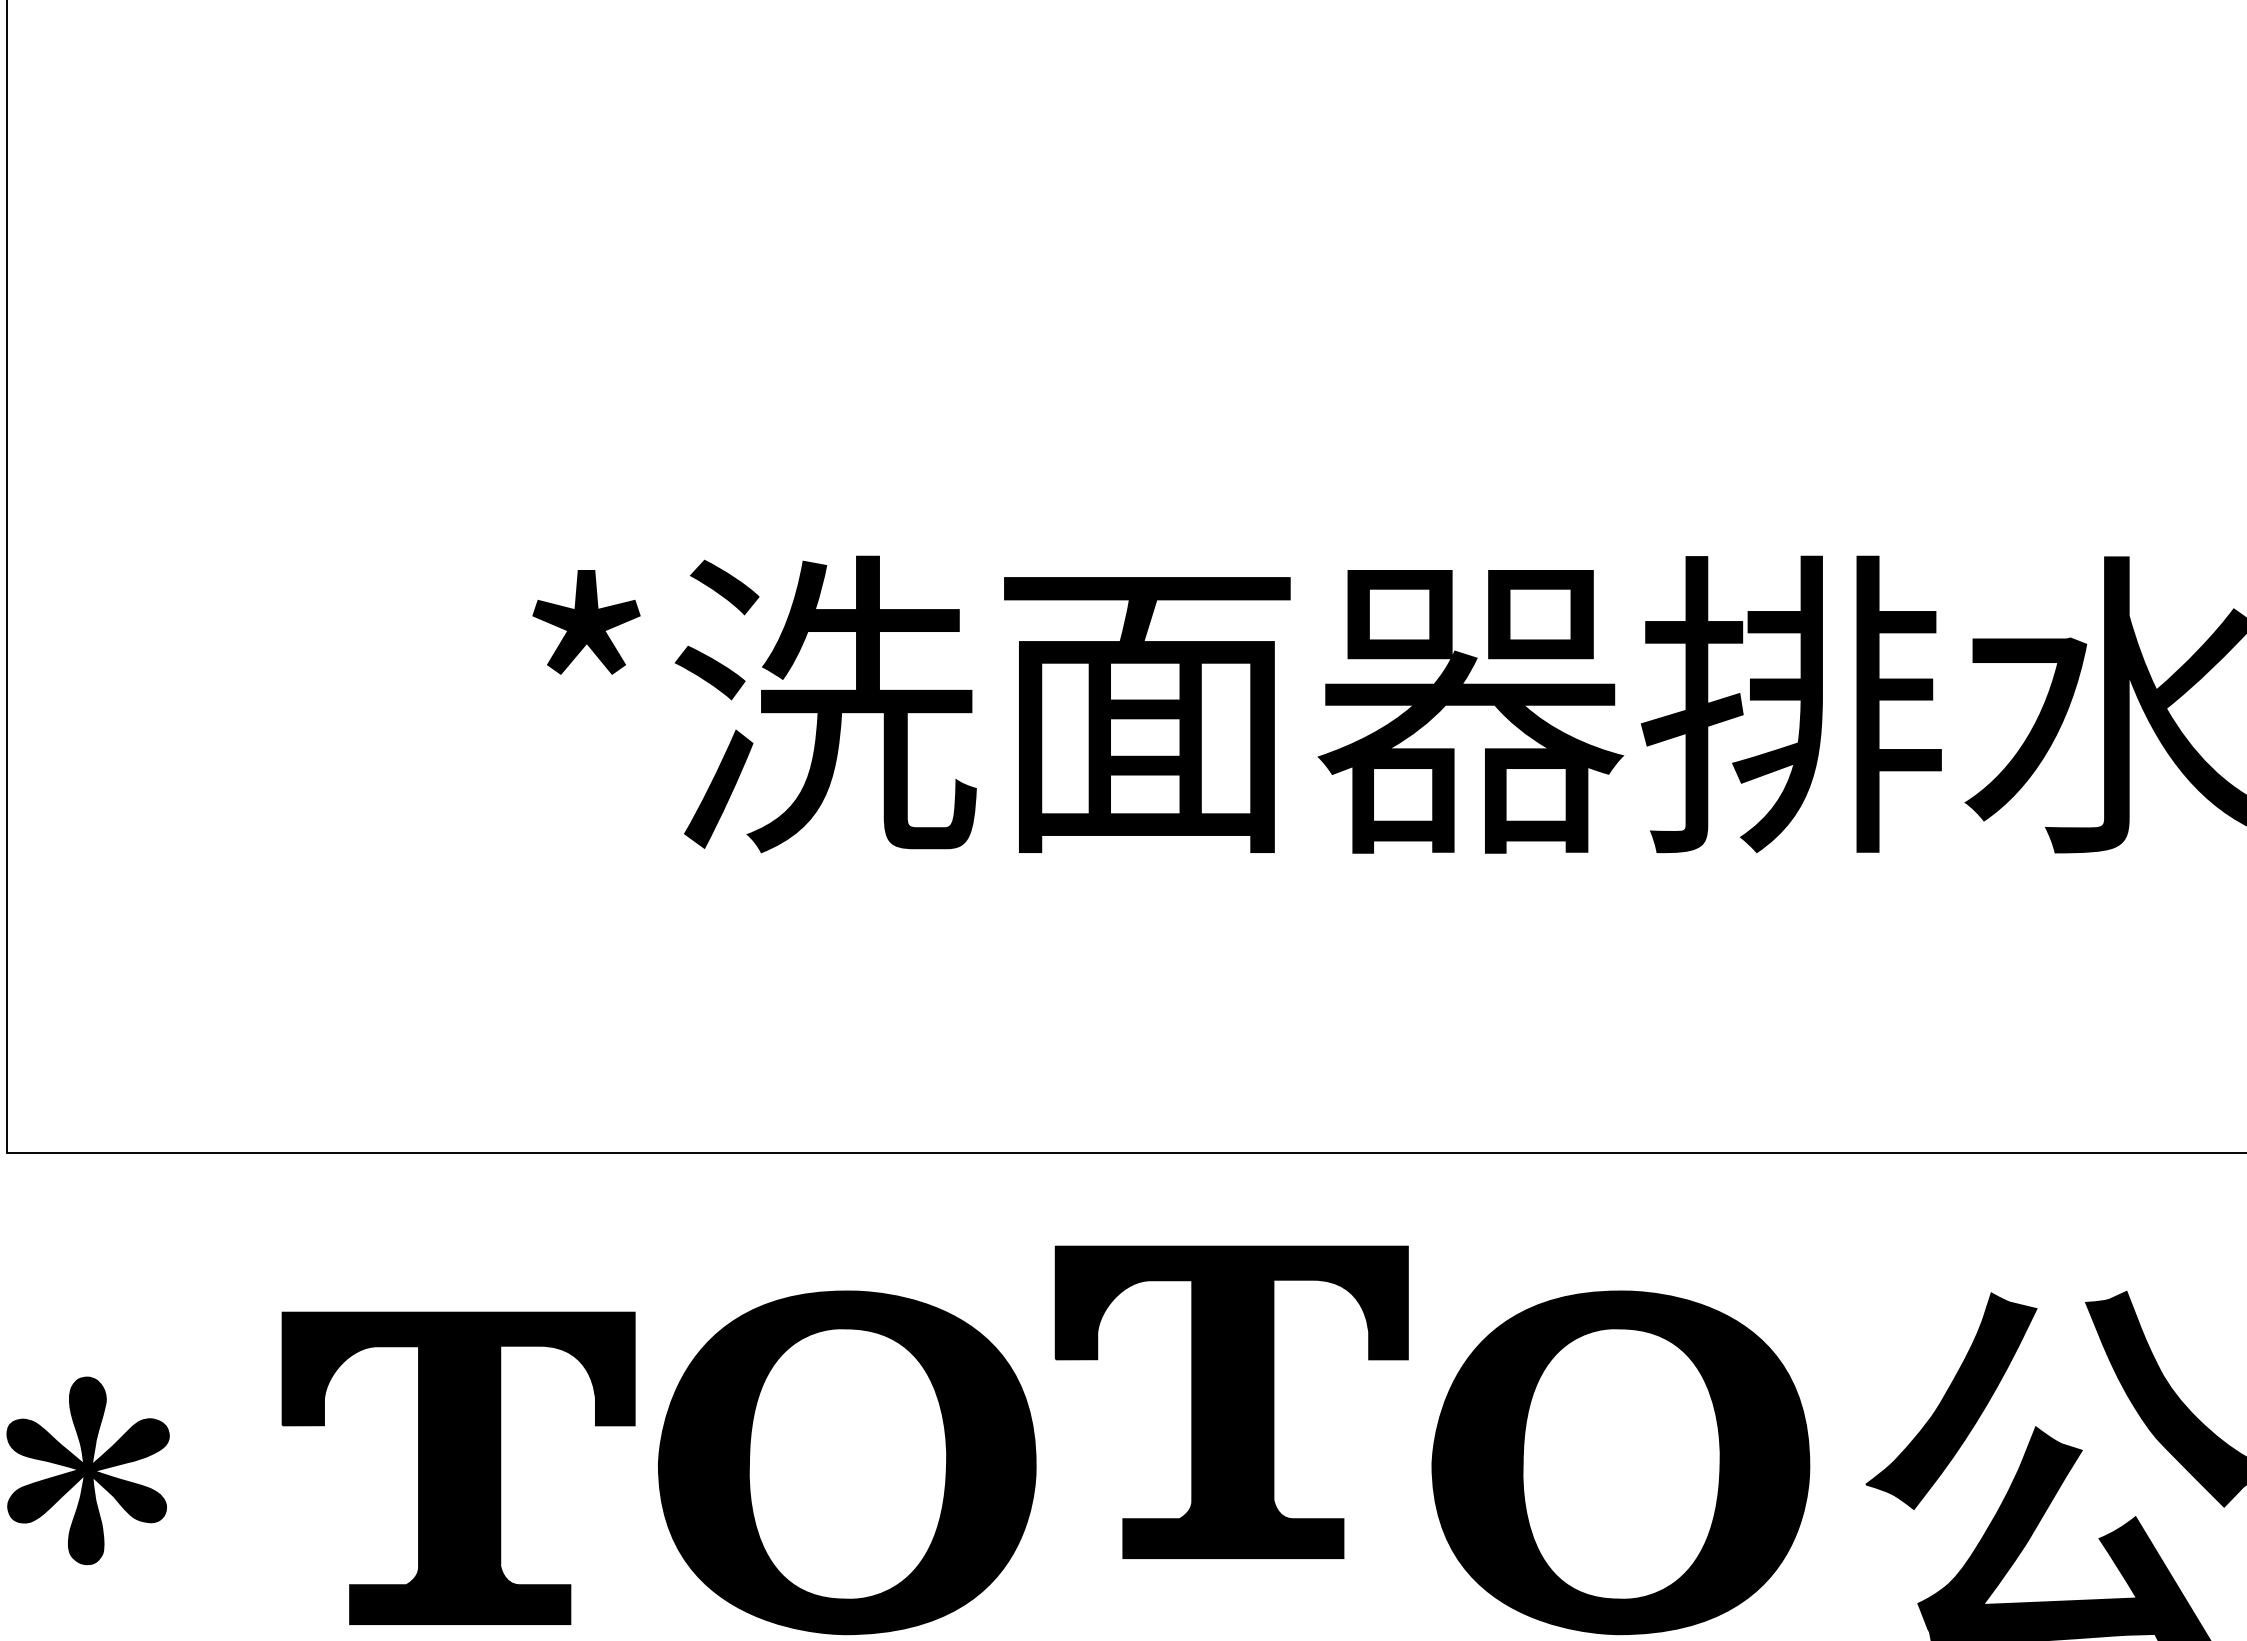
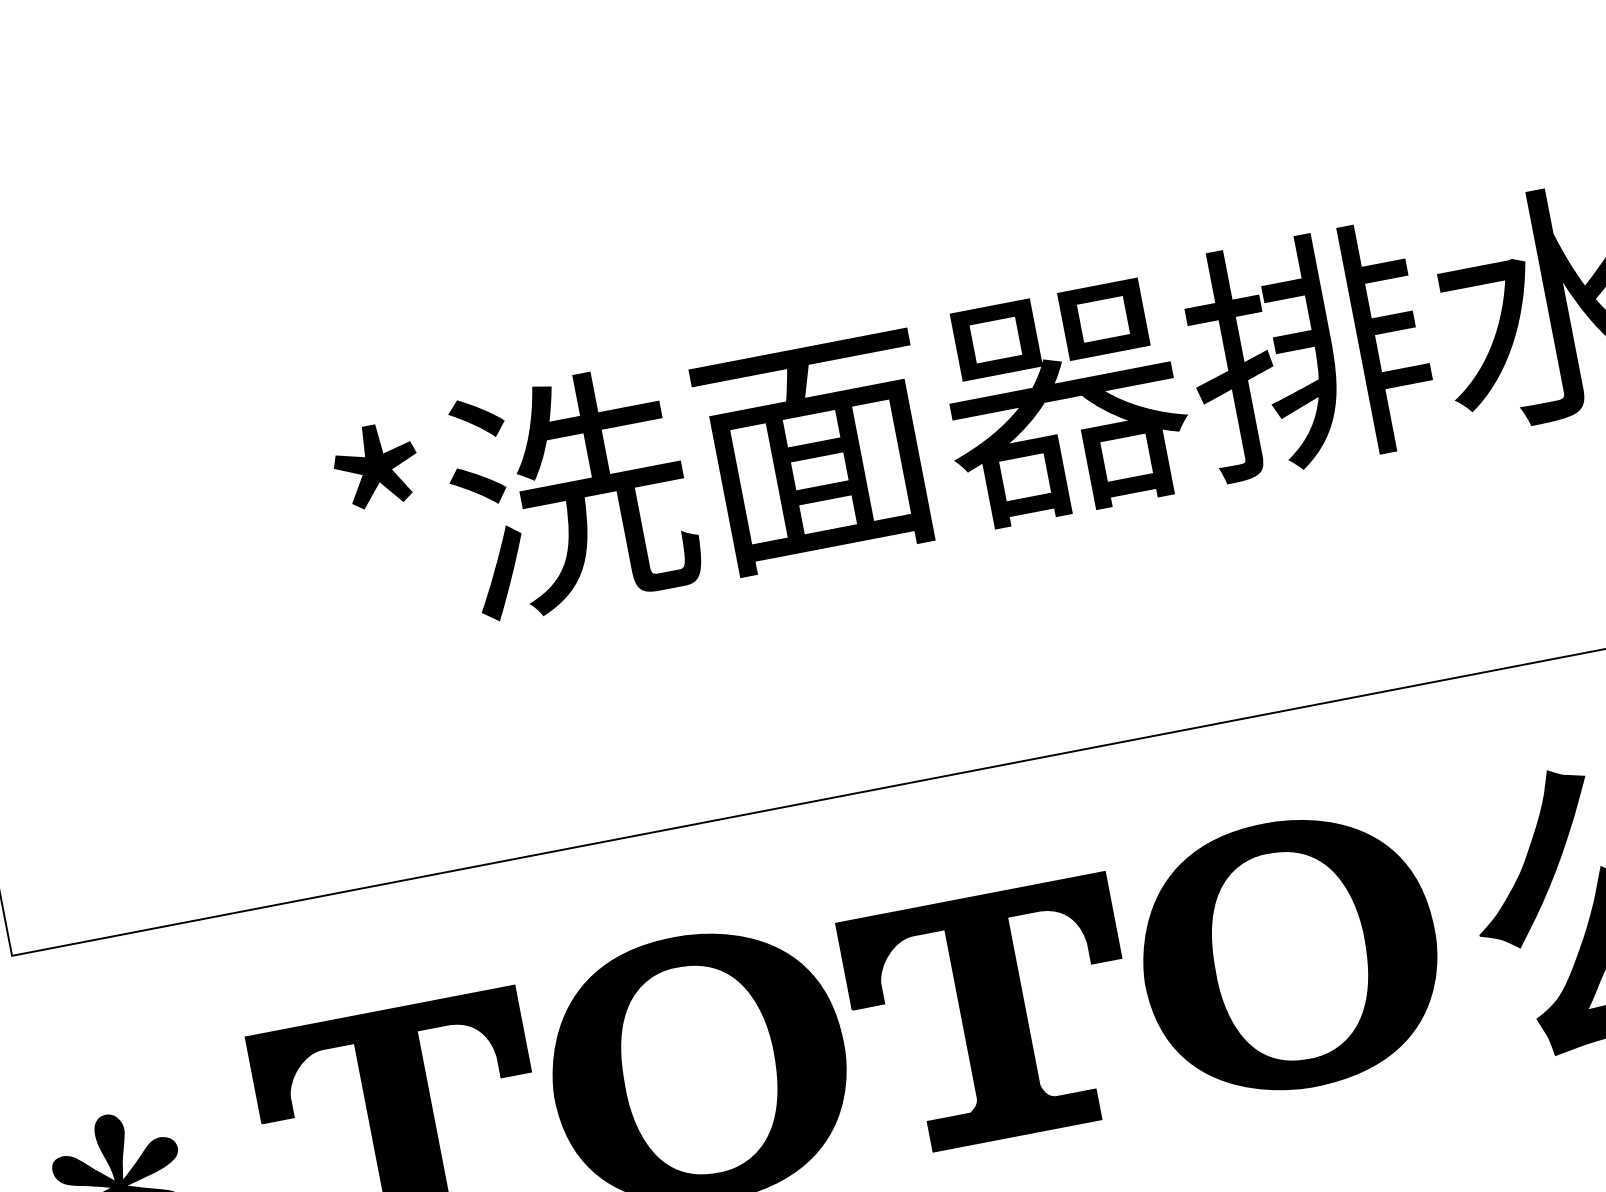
part: (1231, 1401) -> (992, 1016), moved

